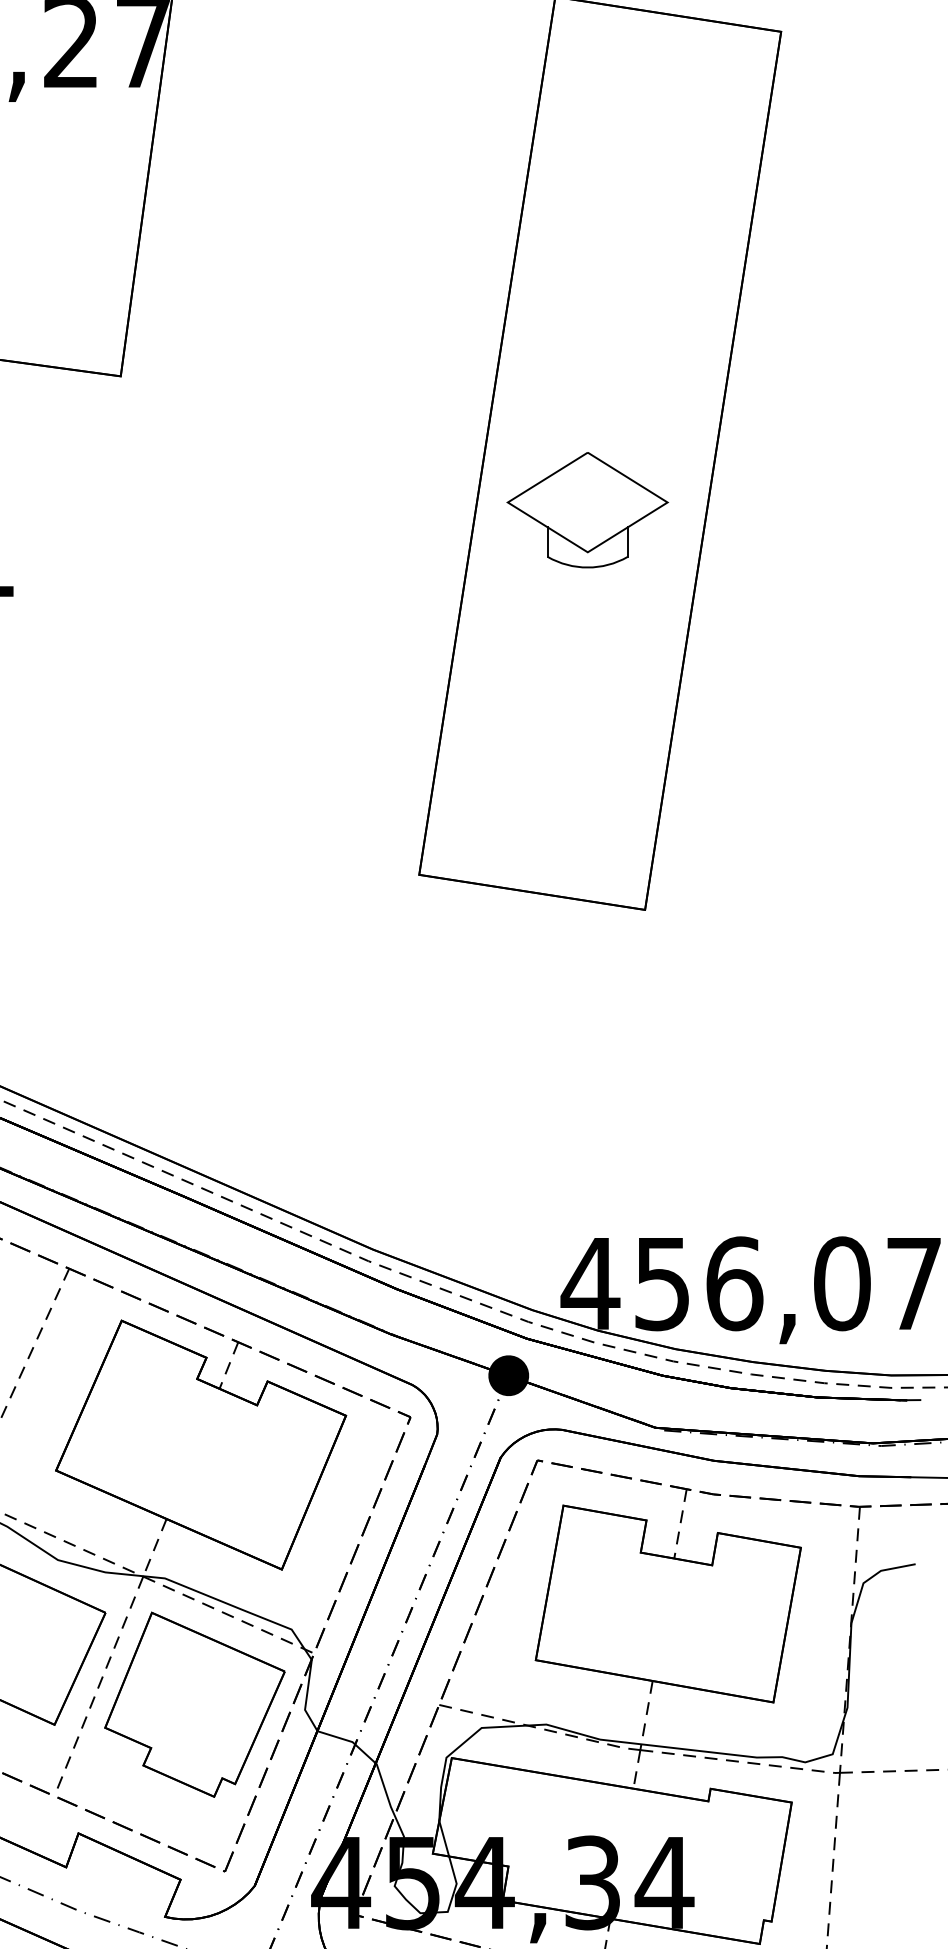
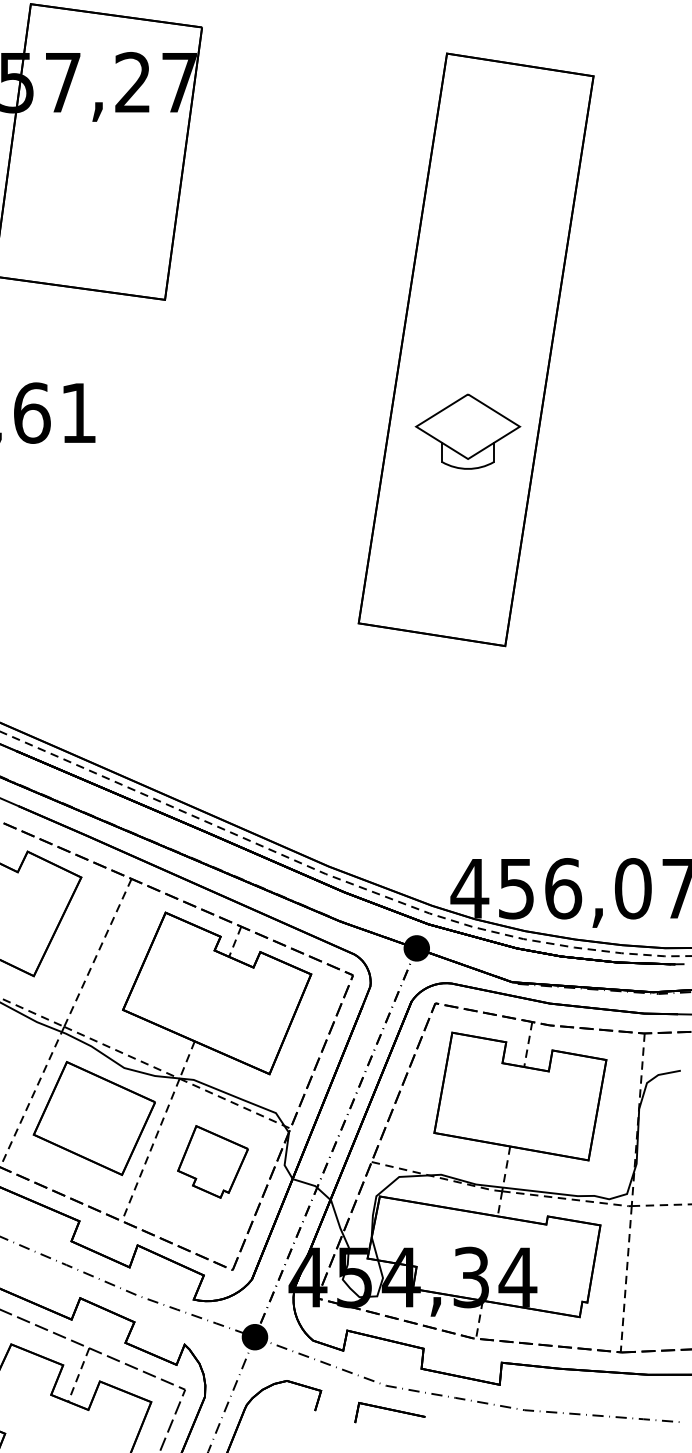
part: (586, 509) -> (467, 431), moved
part: (193, 1704) -> (212, 1161), size x0.6

